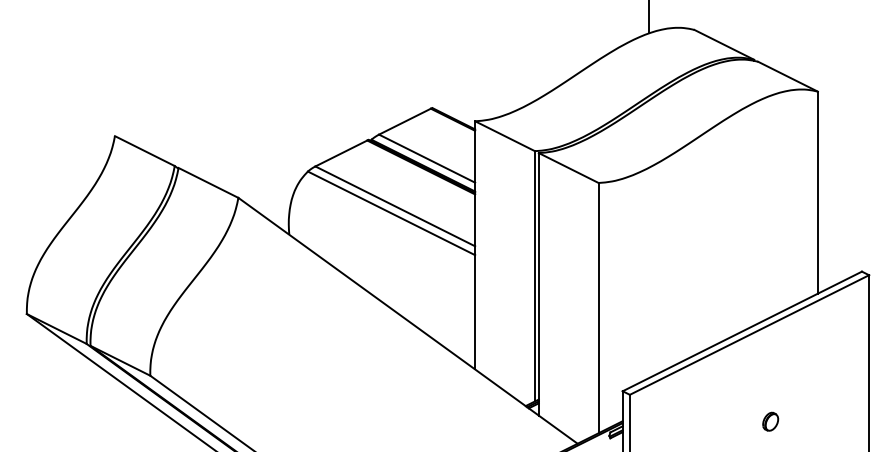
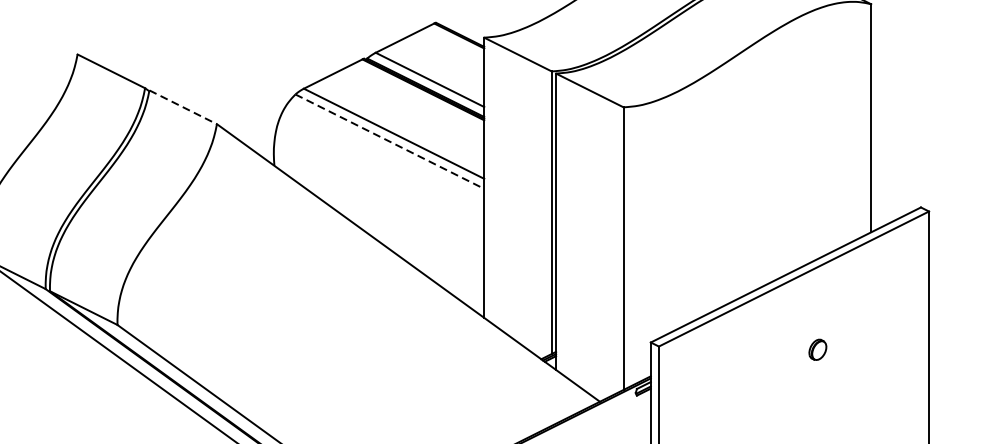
line: (208, 183) -> (183, 107), solid -> dashed
line: (392, 213) -> (390, 141), solid -> dashed
part: (770, 421) -> (817, 349), moved

